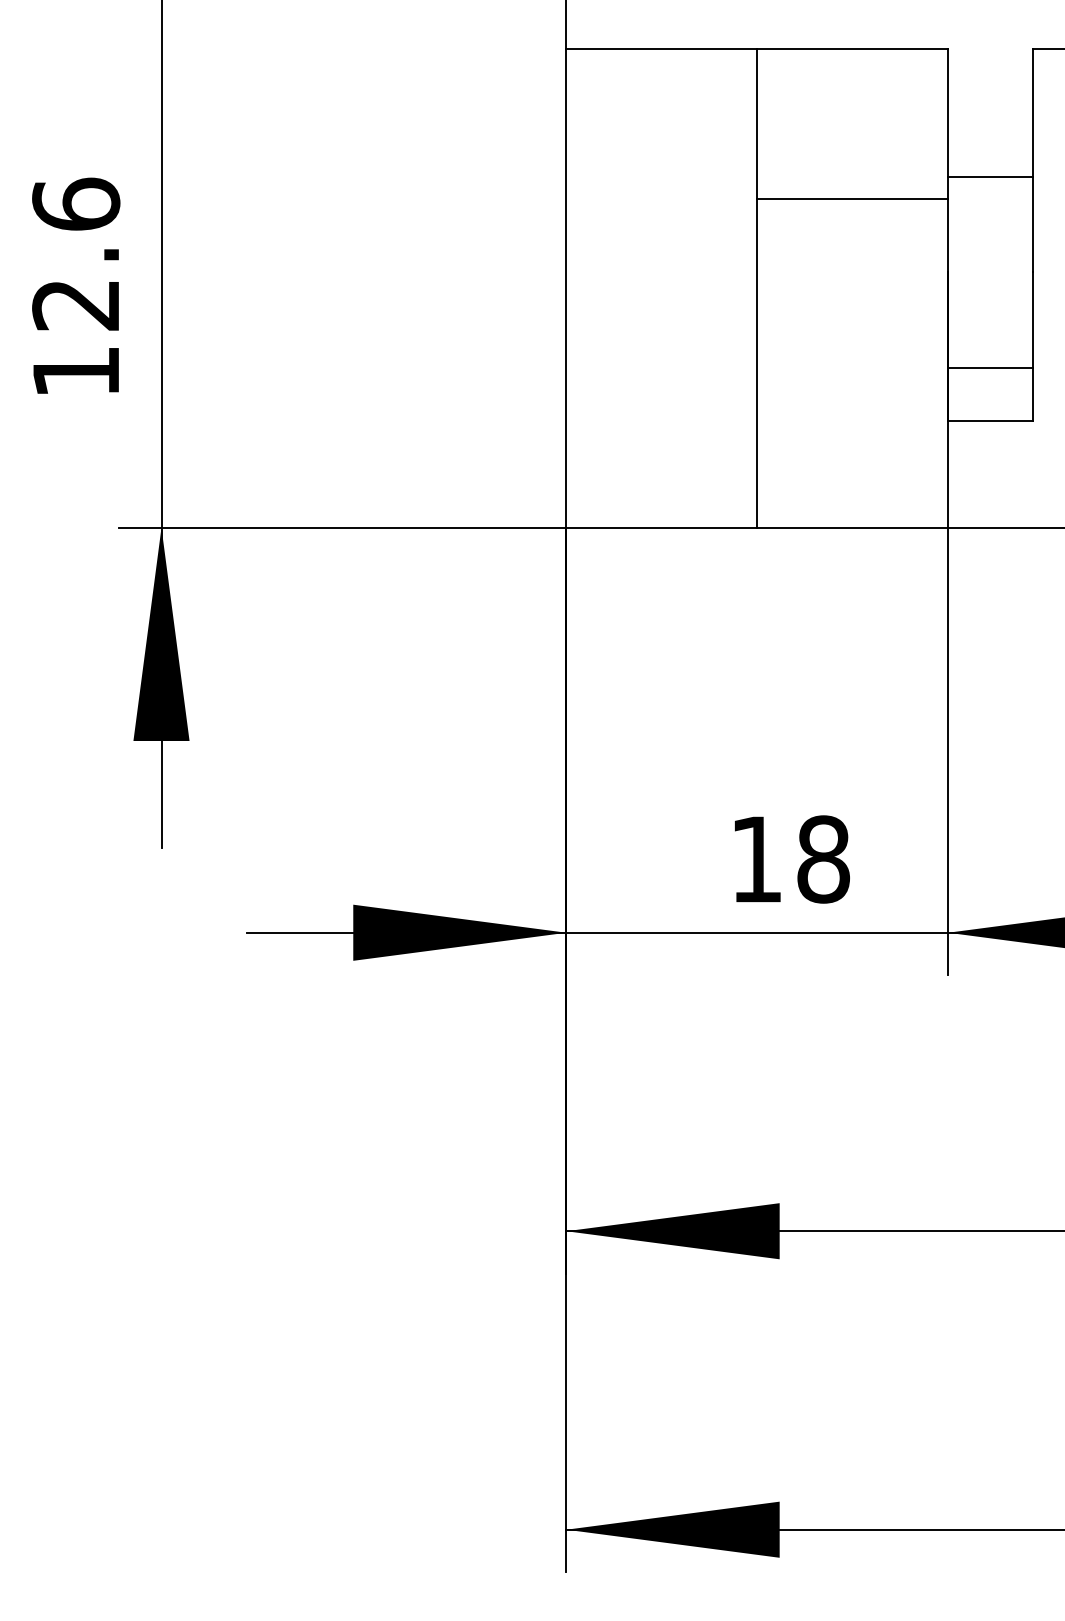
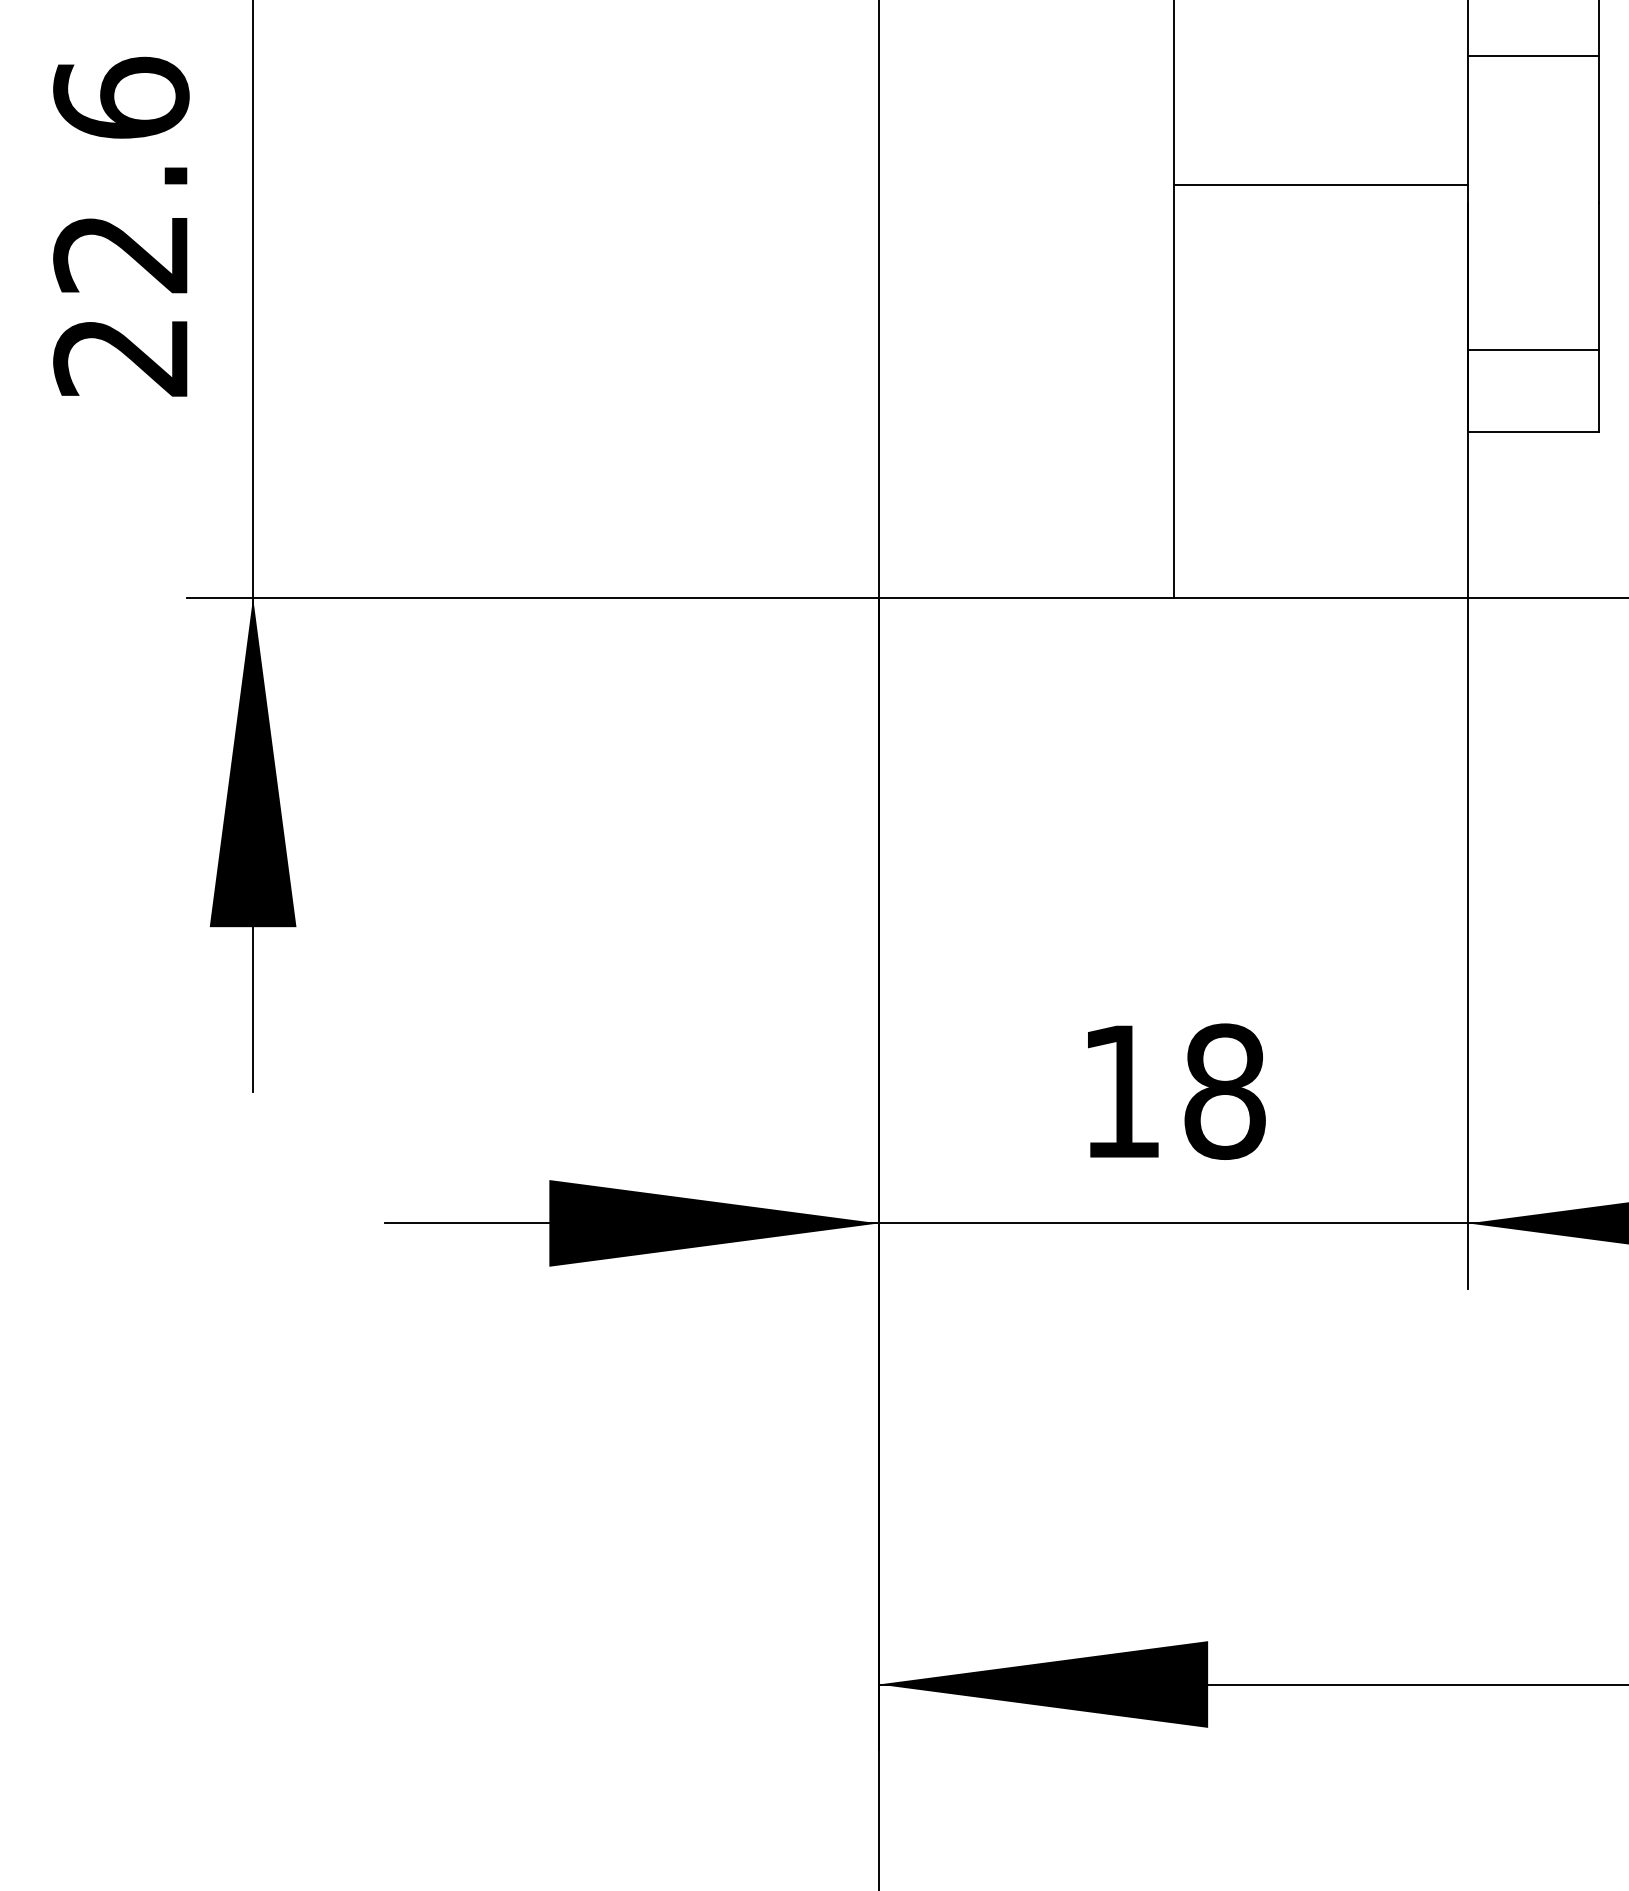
line: (852, 198) -> (1320, 184), moved
text: (75, 372) -> (120, 357), 12.6 -> 22.6
text: (792, 859) -> (1176, 1091), moved

